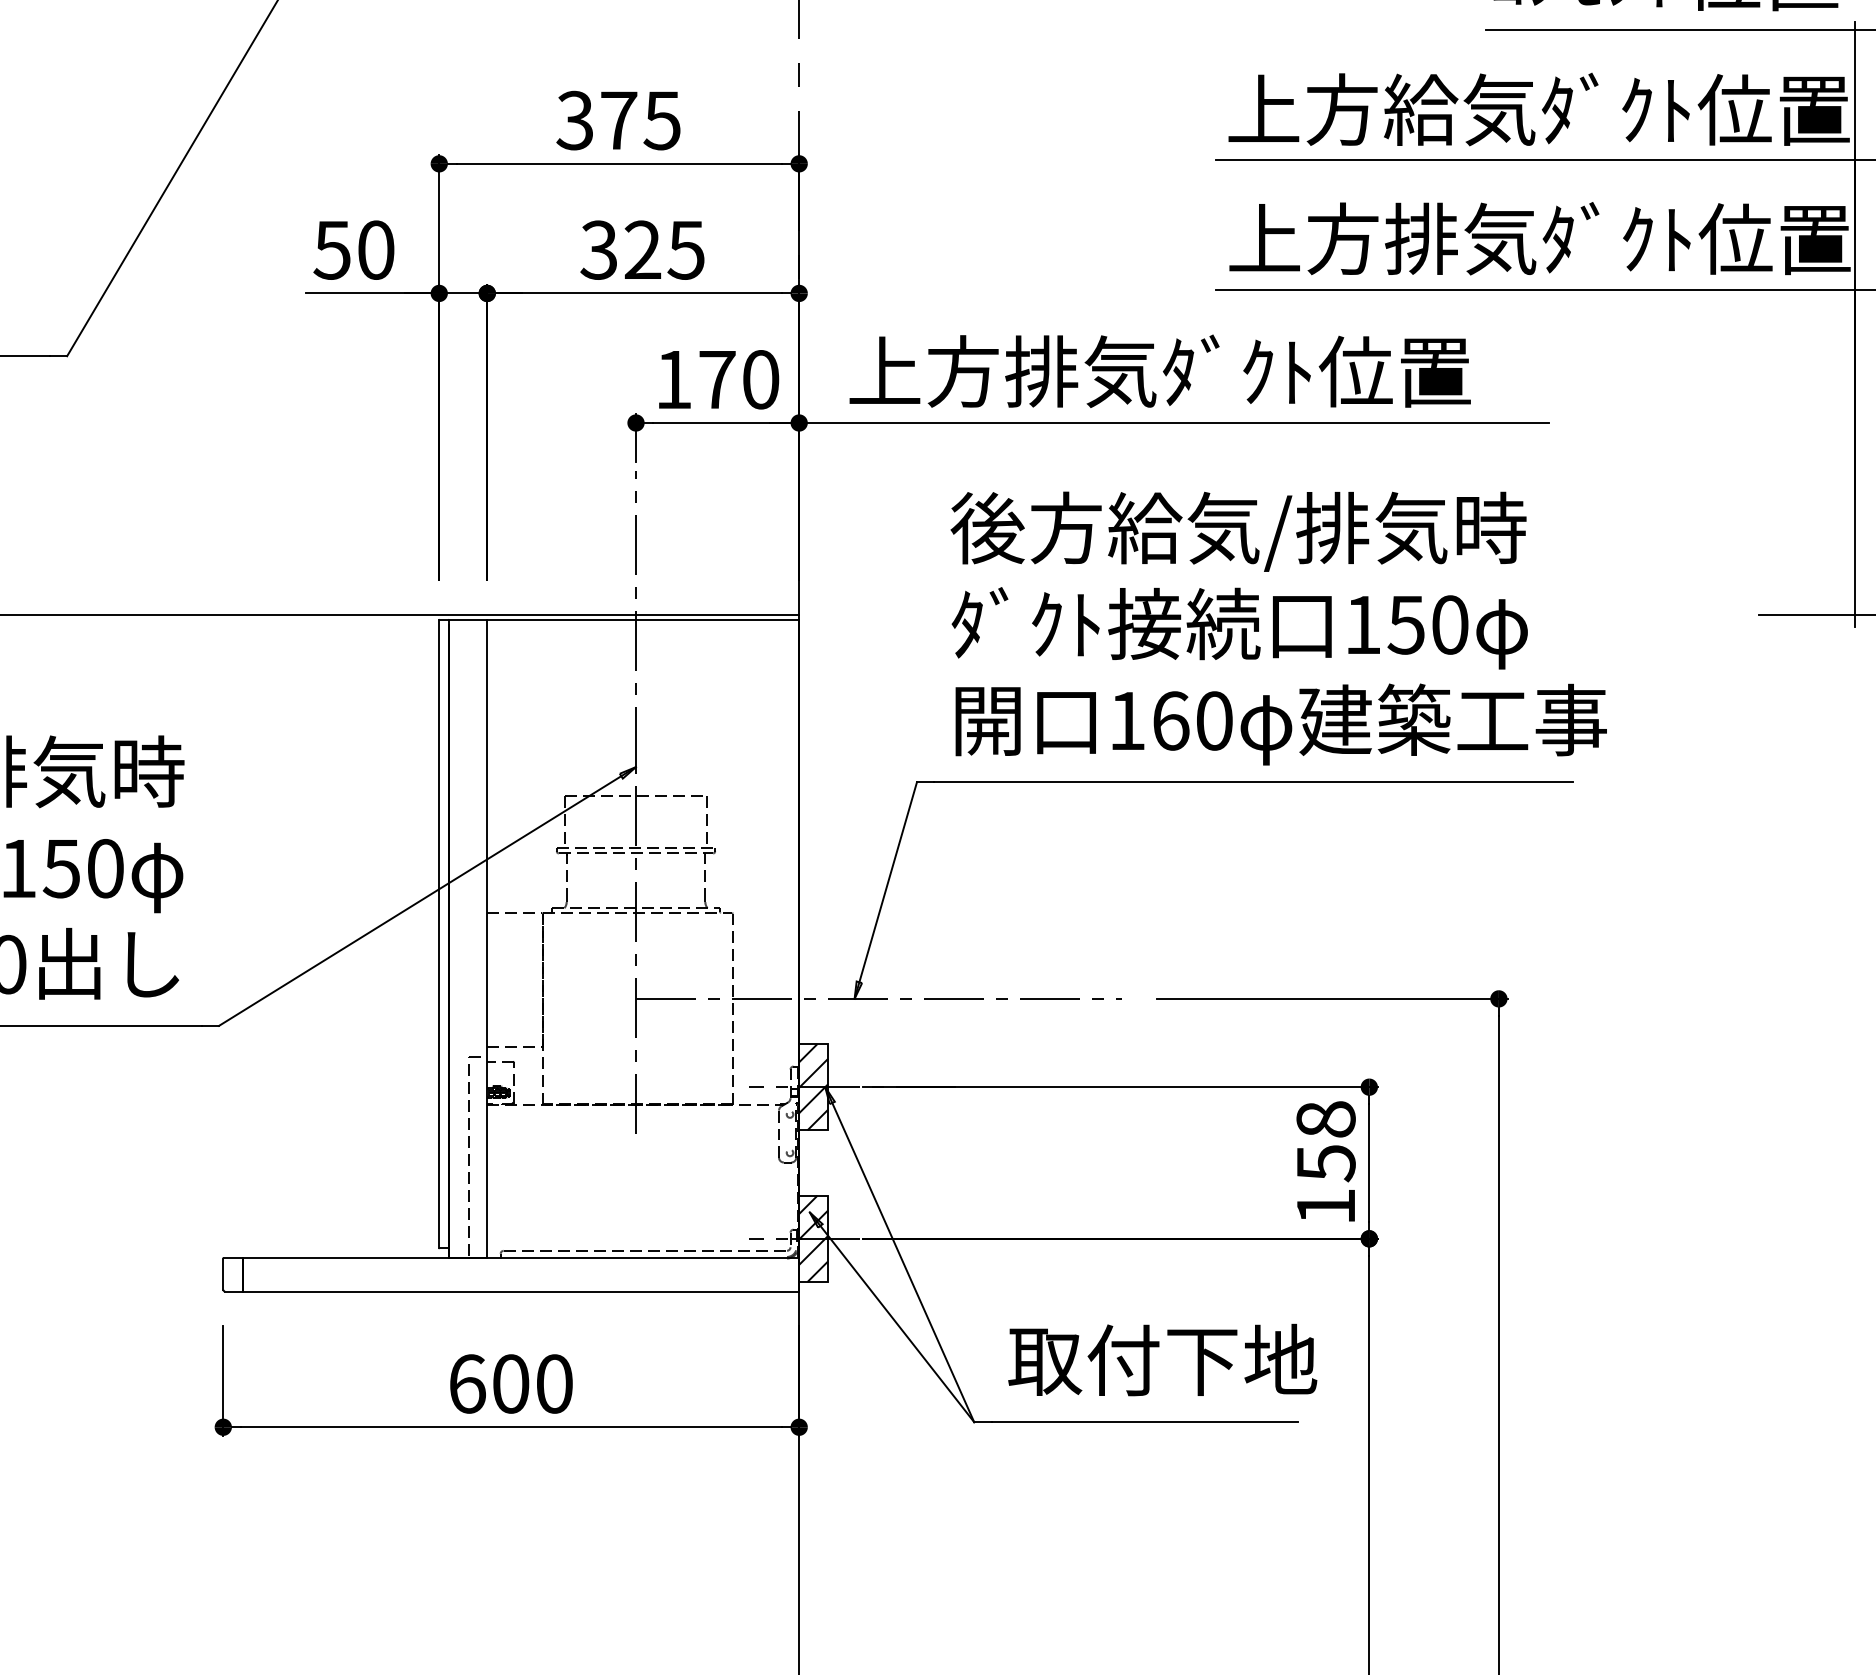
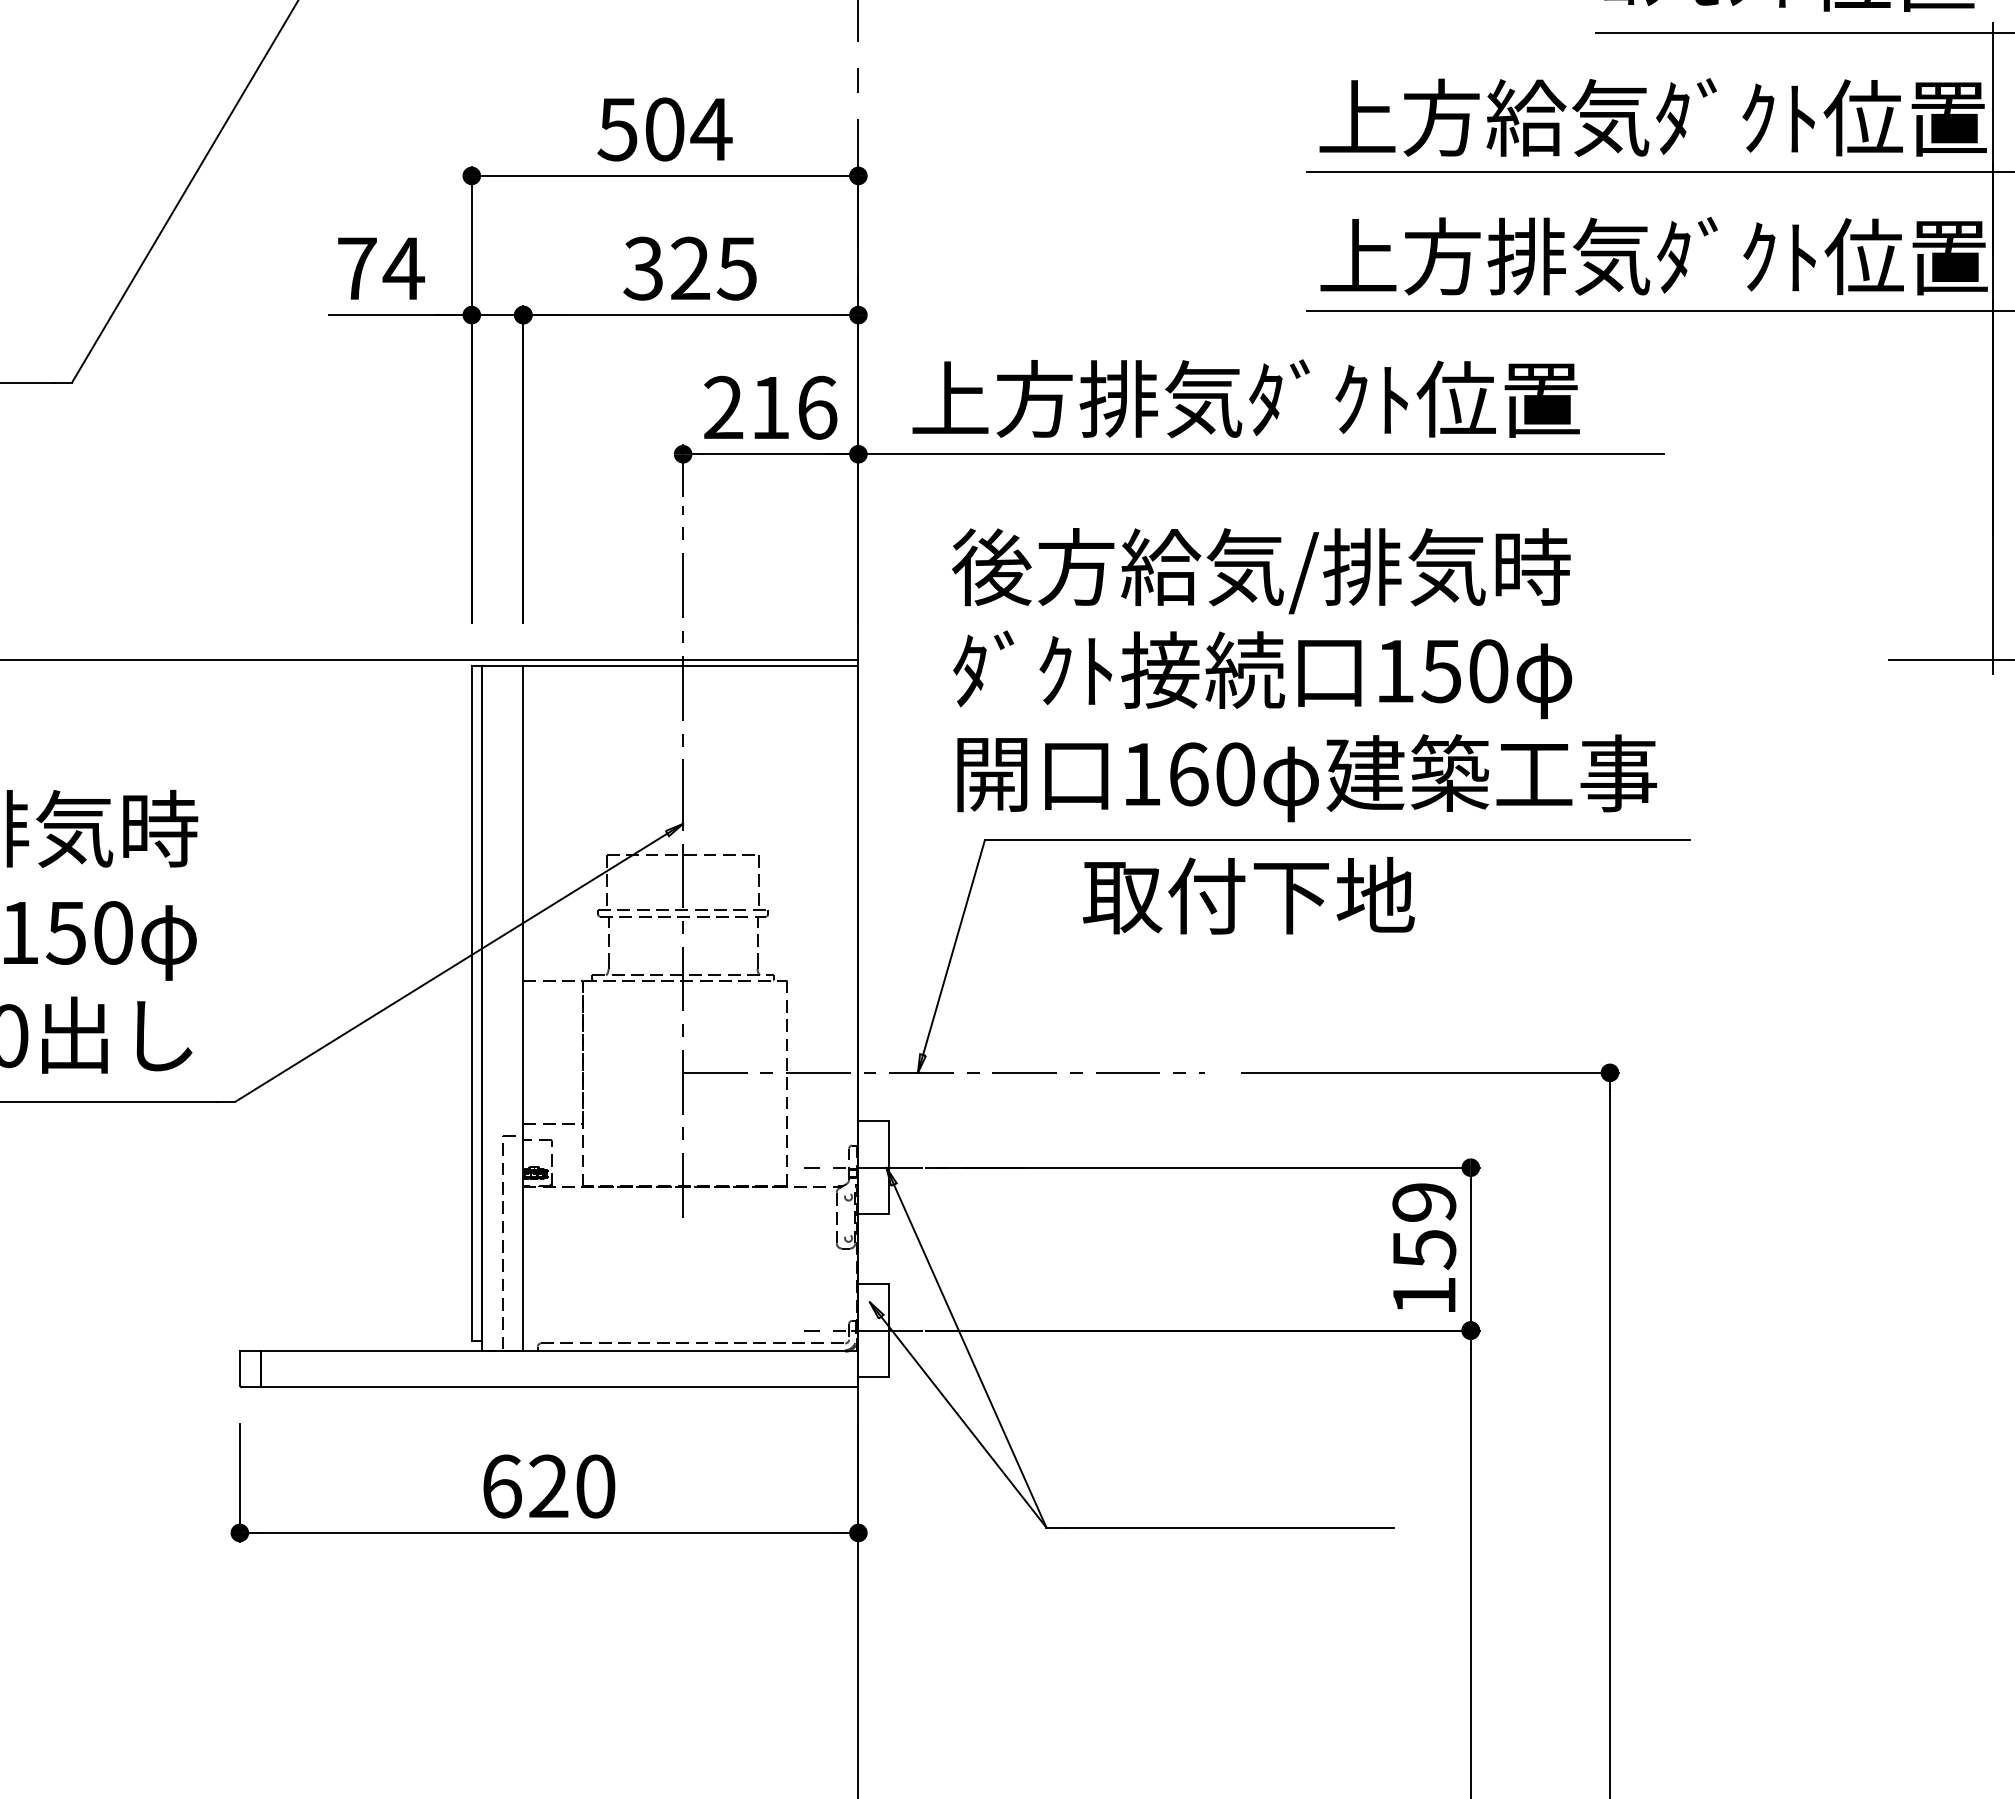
text: (618, 120) -> (664, 129), 375 -> 504
text: (354, 250) -> (380, 268), 50 -> 74
text: (717, 379) -> (770, 407), 170 -> 216
text: (1278, 628) -> (1304, 675), moved
hatch: (813, 1087) -> (873, 1167), removed
text: (1326, 1118) -> (1424, 1201), 158 -> 159
hatch: (813, 1238) -> (873, 1330), removed
text: (1162, 1359) -> (1248, 895), moved
text: (510, 1383) -> (548, 1486), 600 -> 620

